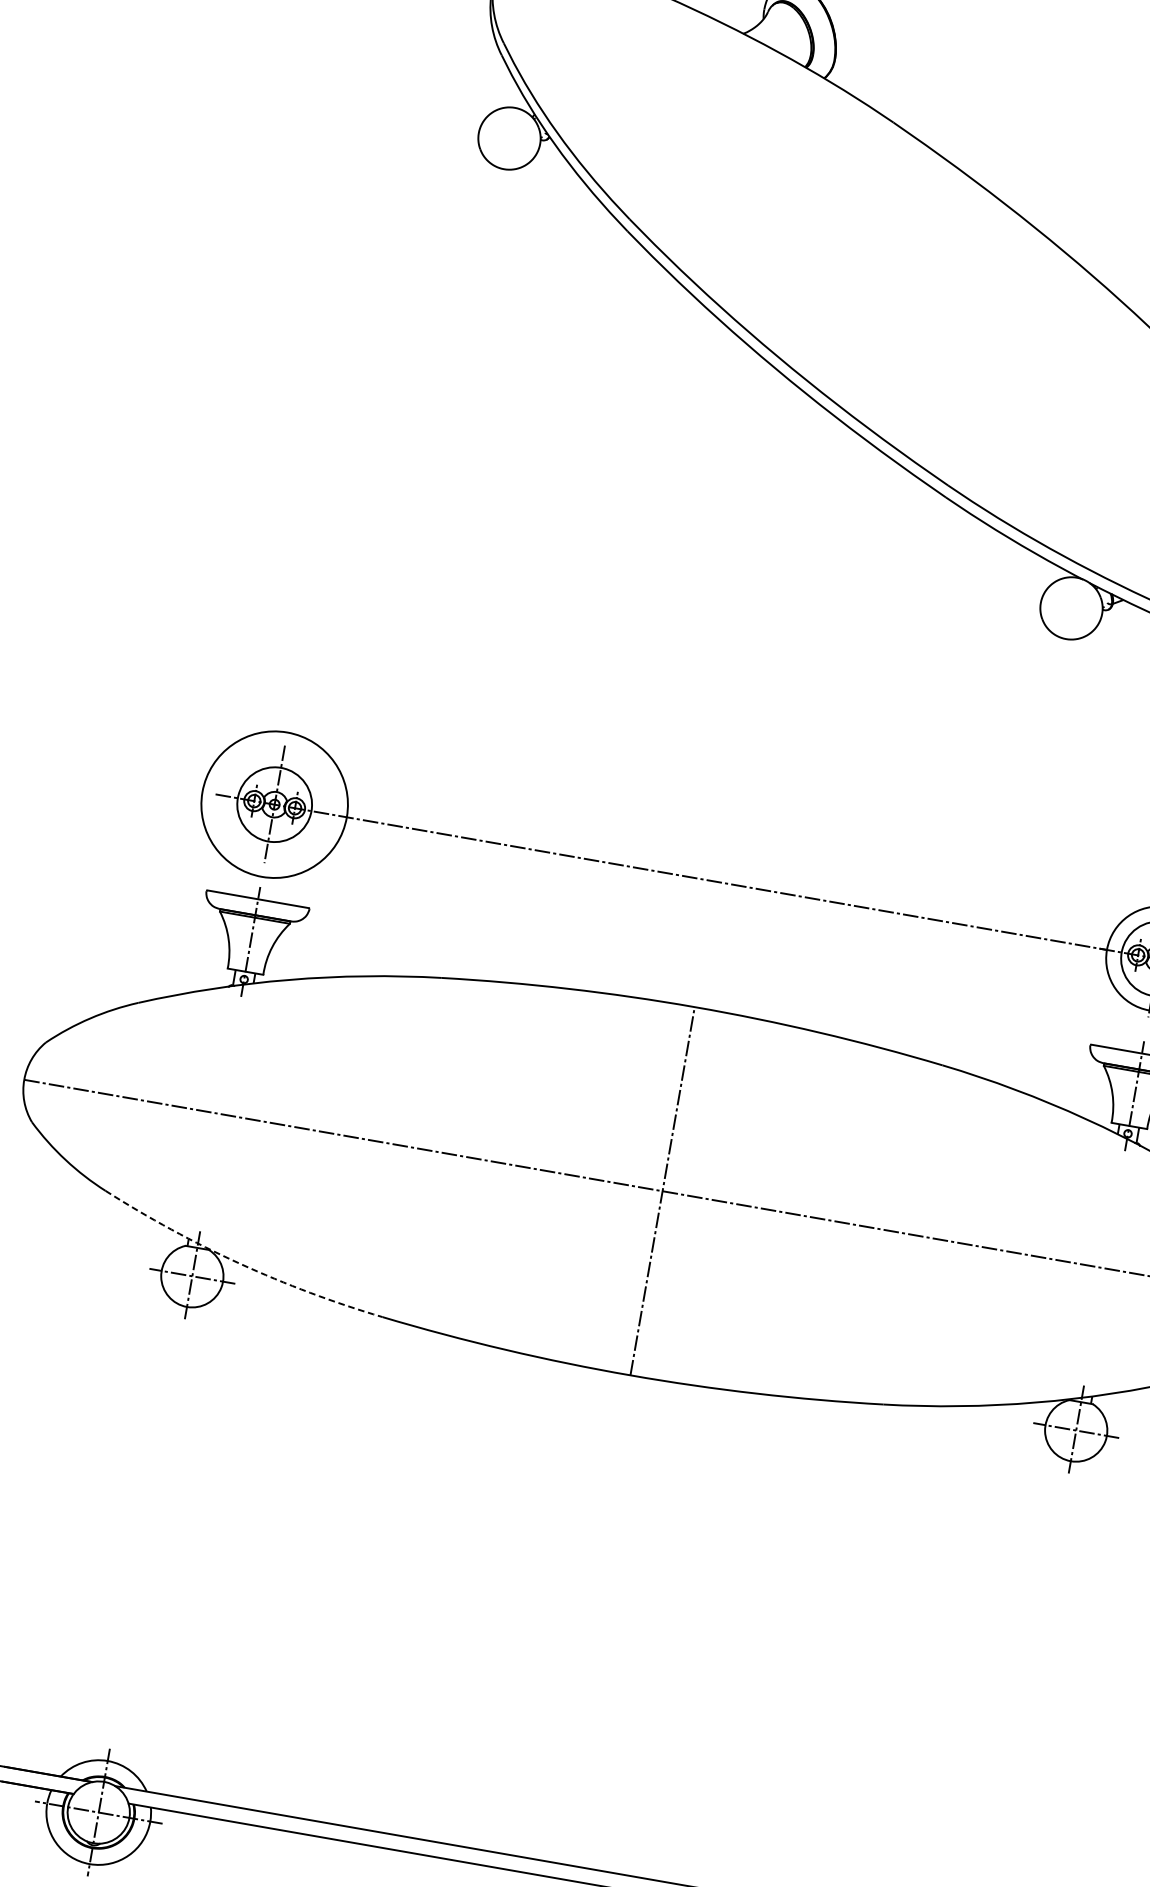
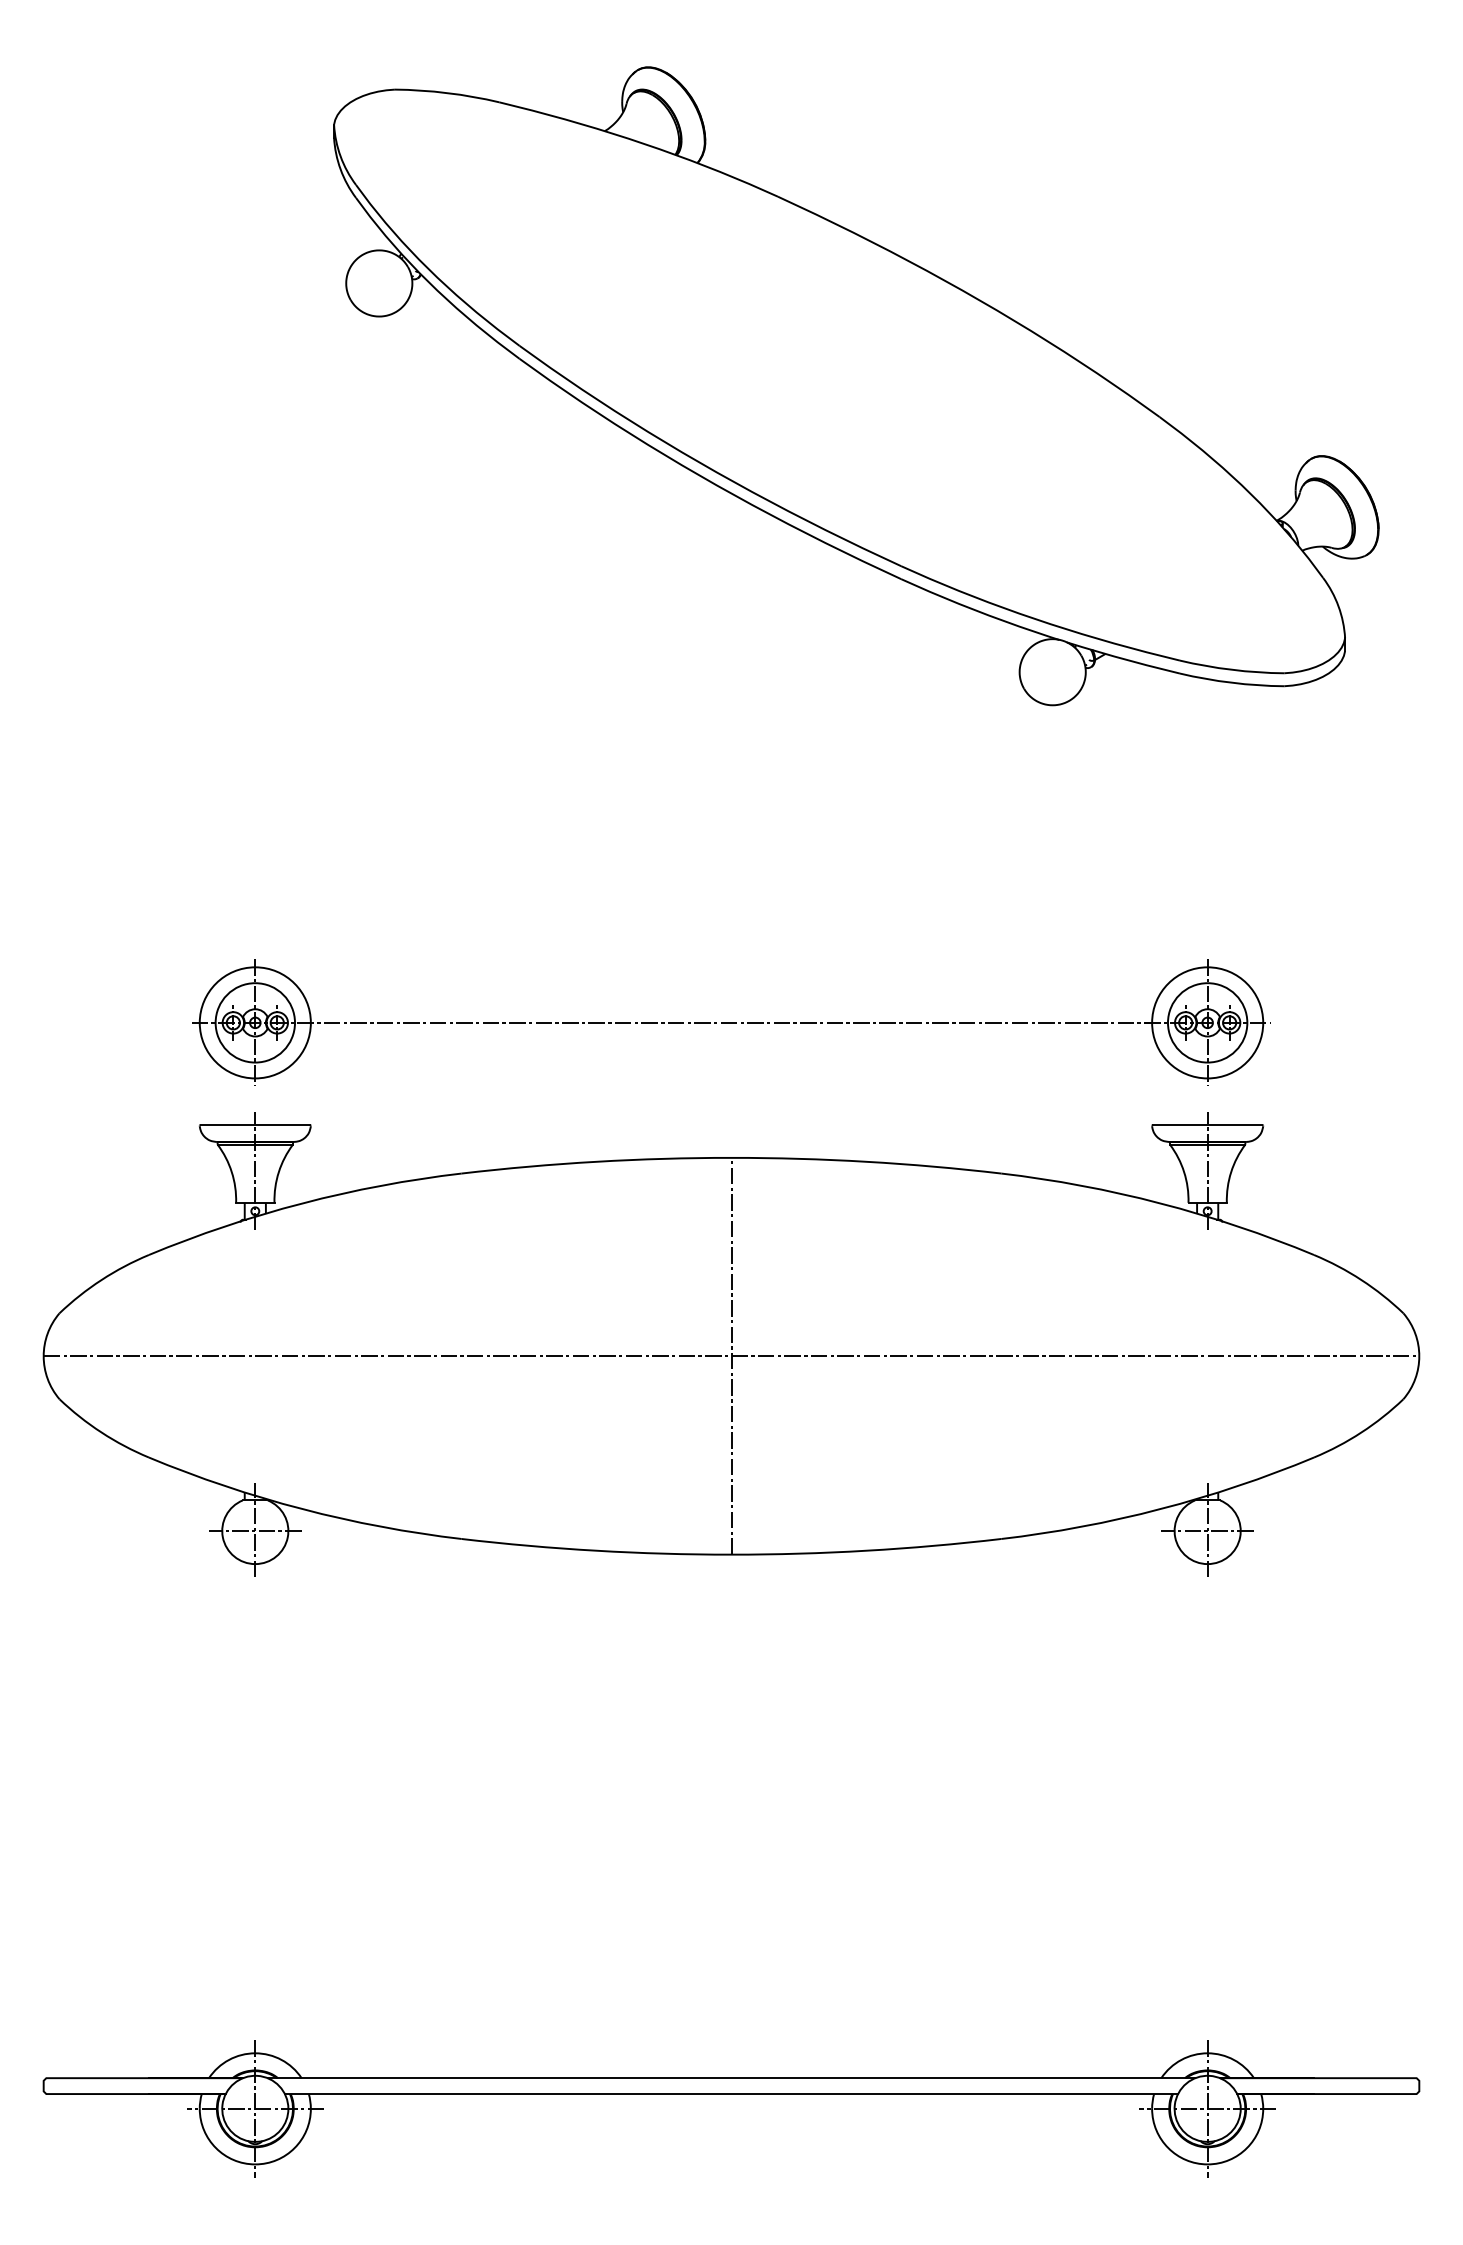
circle: (273, 804) -> (254, 1022), size x0.71
arc: (239, 1263) -> (302, 1509), dashed -> solid

